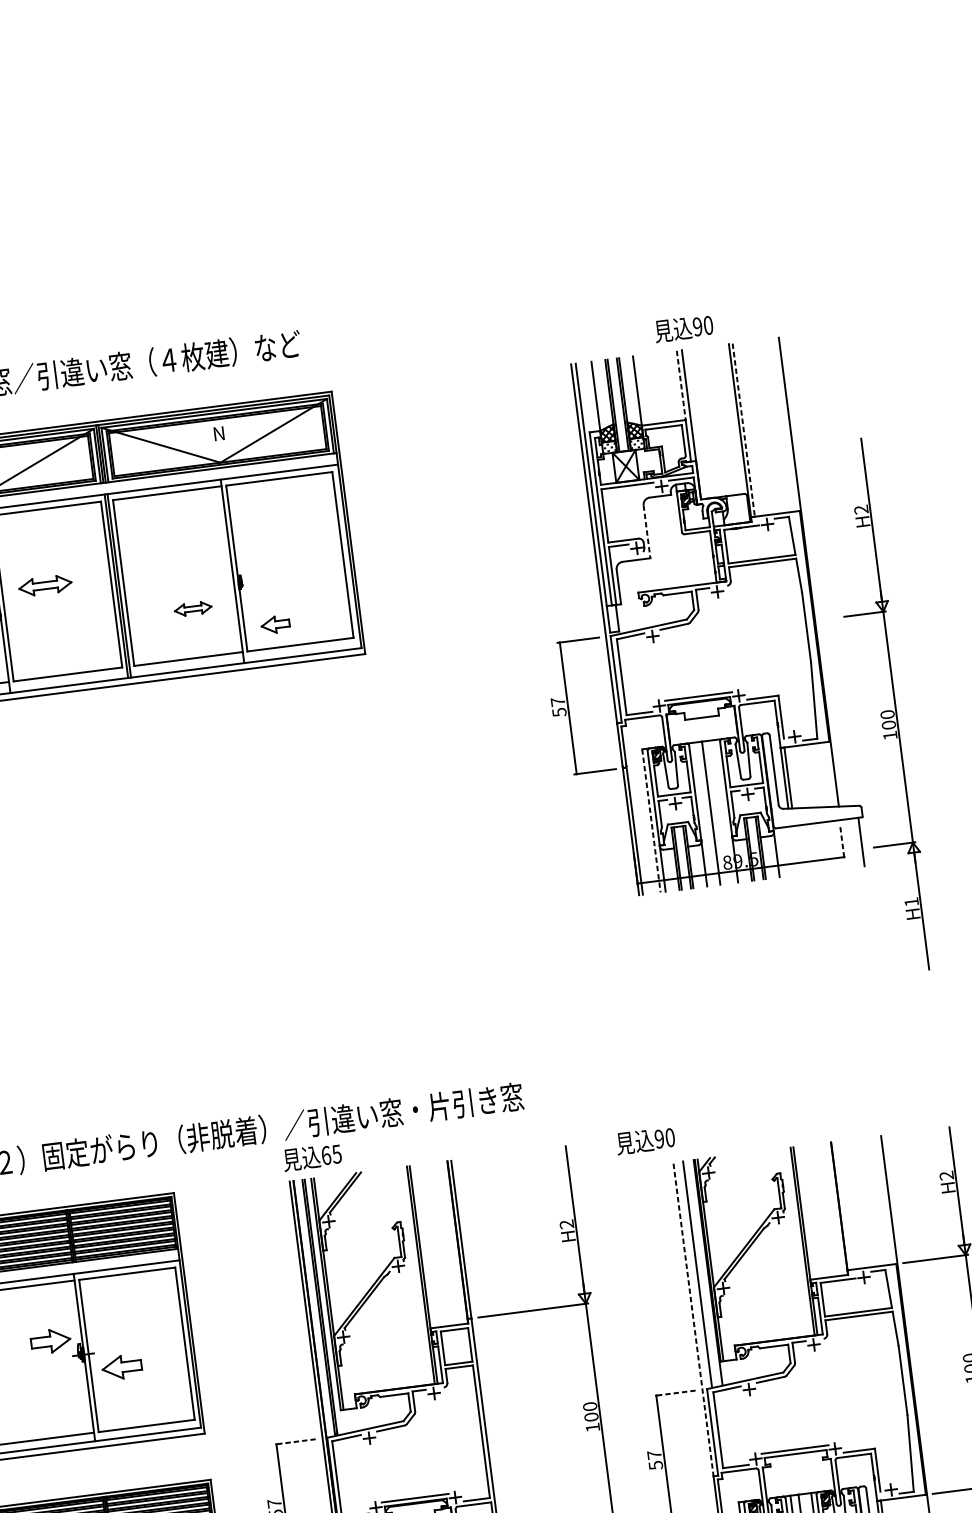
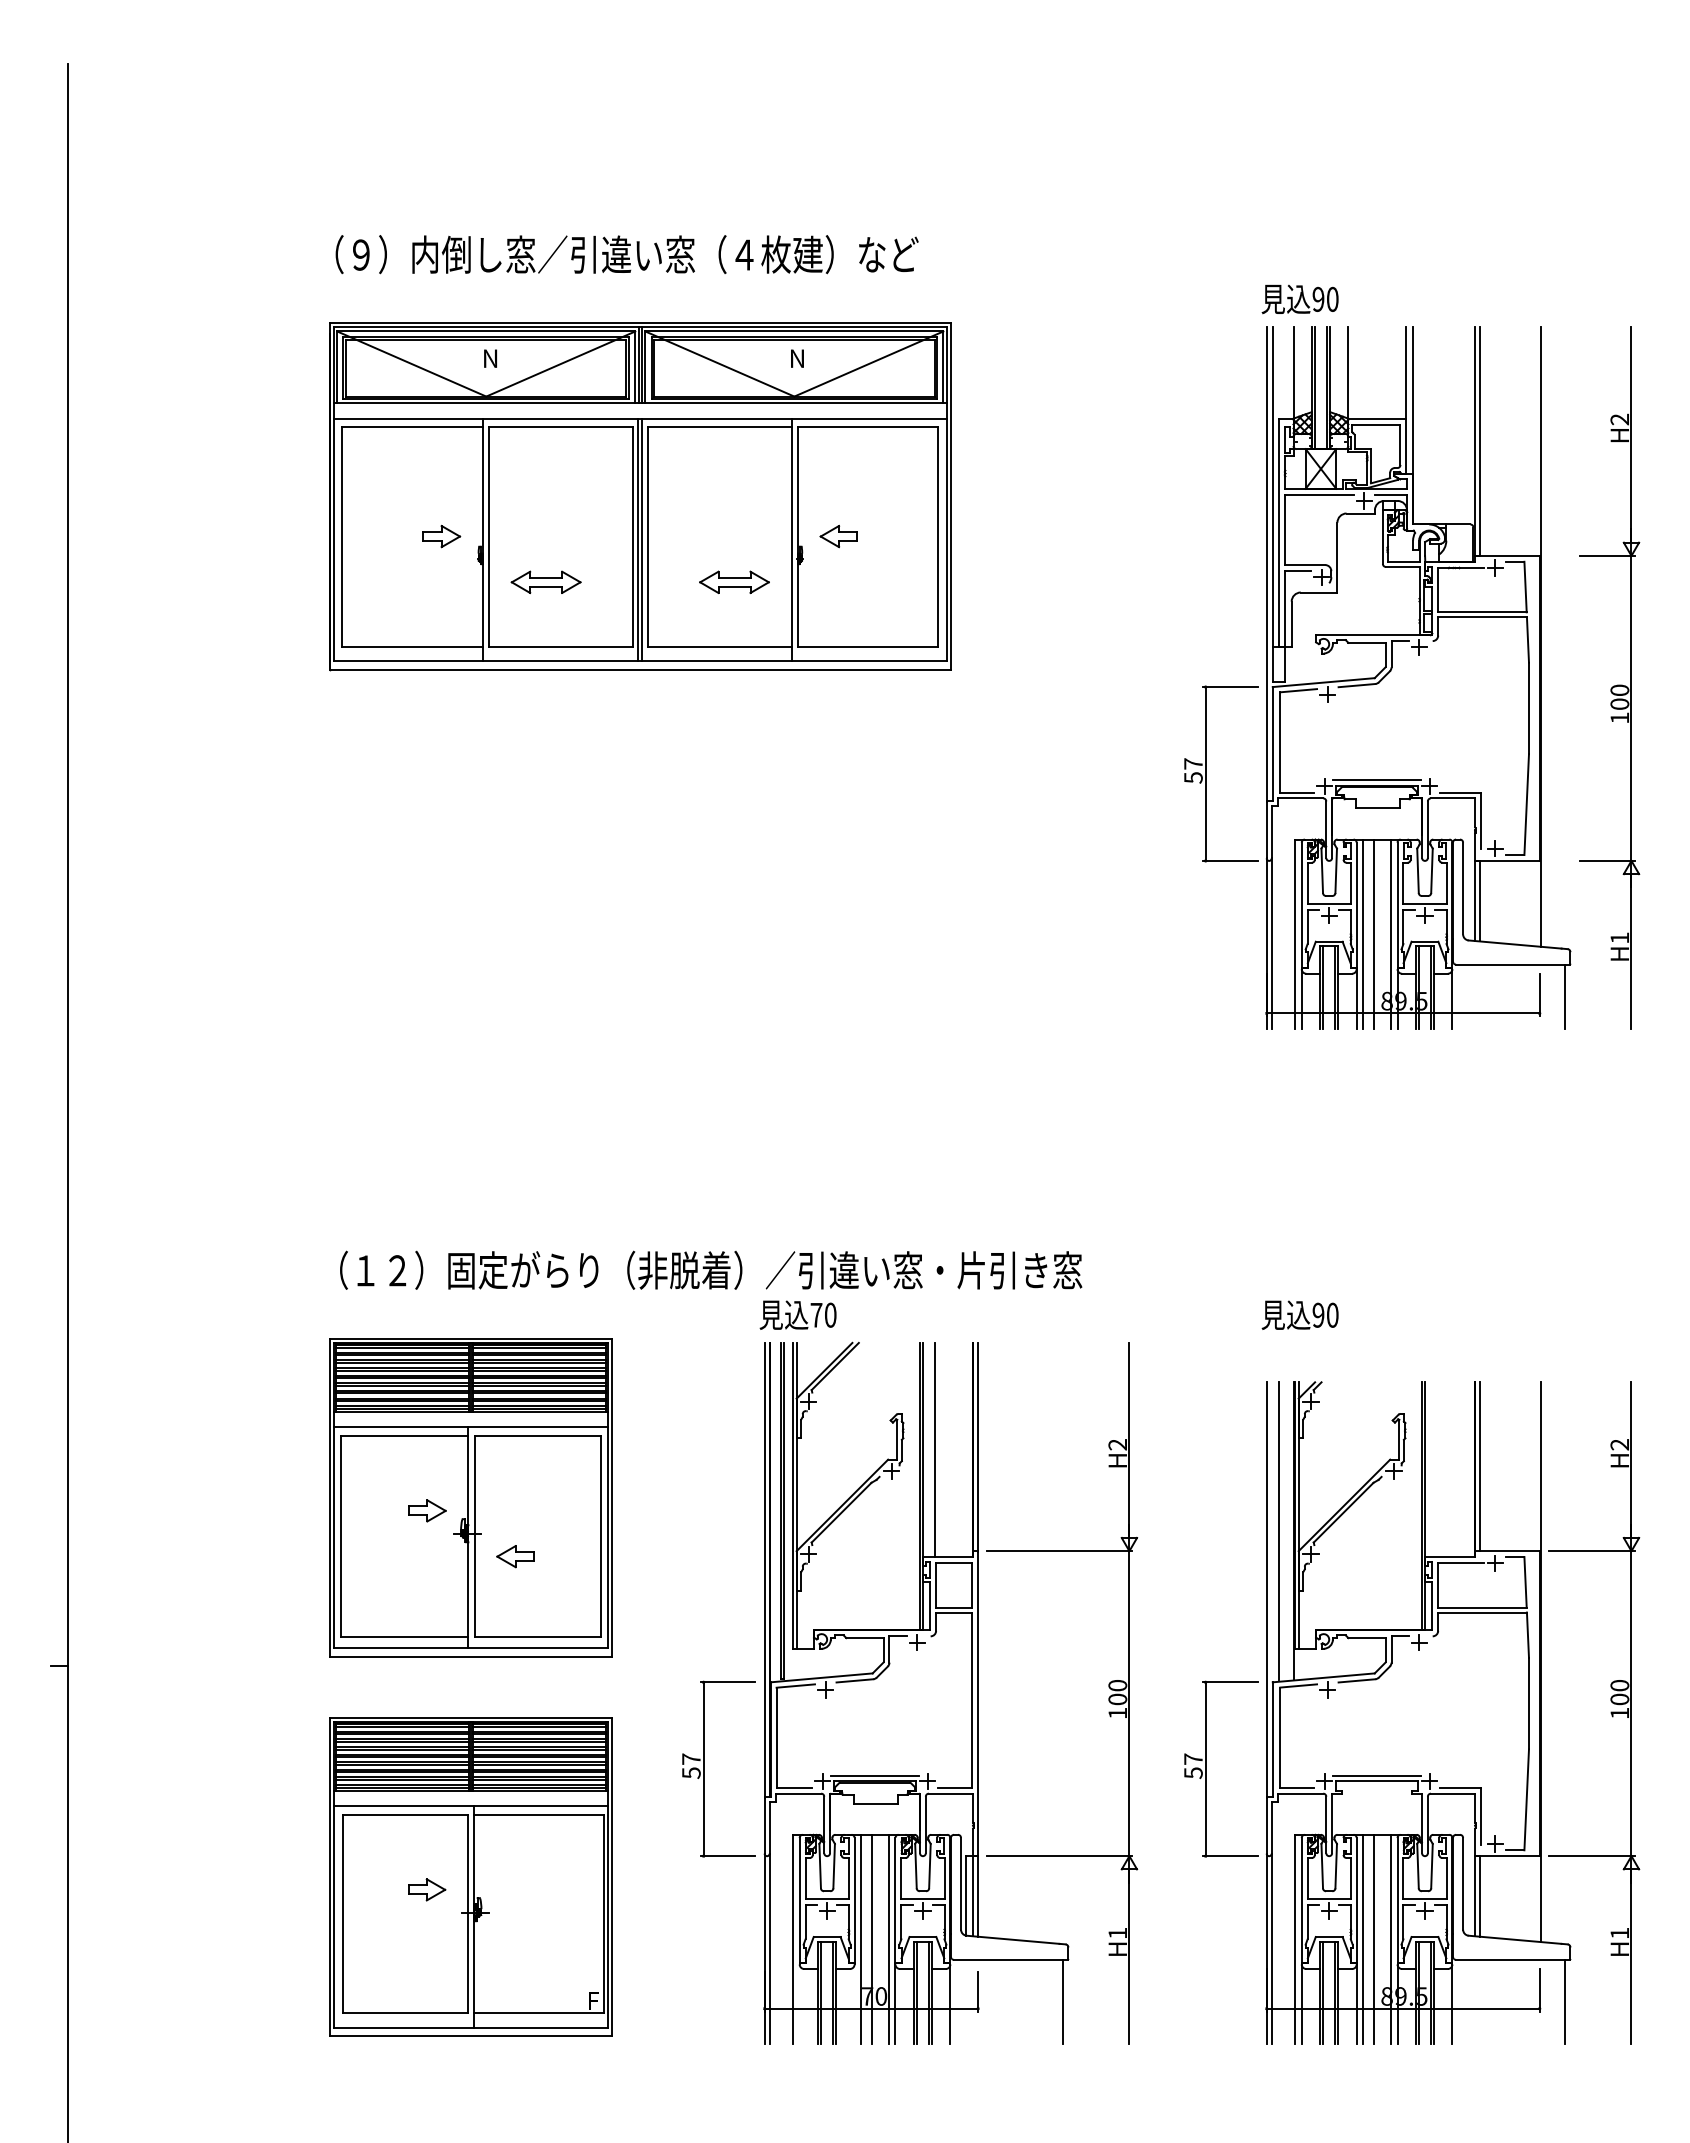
text: (683, 328) -> (1299, 299), moved
line: (681, 385) -> (1406, 372), dashed -> solid
line: (744, 430) -> (1480, 442), dashed -> solid
line: (647, 531) -> (1337, 557), dashed -> solid
part: (44, 585) -> (545, 581), moved
part: (193, 608) -> (734, 581), size x1.43
part: (275, 624) -> (838, 536), moved
part: (882, 711) -> (1613, 685), moved
line: (723, 811) -> (1390, 933), added
line: (703, 813) -> (1363, 933), added
line: (651, 821) -> (1295, 934), dashed -> solid
line: (842, 843) -> (1539, 995), dashed -> solid
text: (645, 1140) -> (1299, 1314), moved
text: (331, 1154) -> (823, 1314), 65 -> 70
line: (843, 1205) -> (1480, 1466), added
line: (429, 1245) -> (935, 1449), added
line: (693, 1319) -> (1266, 1589), dashed -> solid
part: (50, 1341) -> (427, 1510), size x0.71
part: (121, 1367) -> (515, 1556), size x0.71
line: (674, 1393) -> (1229, 1682), dashed -> solid
line: (294, 1442) -> (727, 1682), dashed -> solid

